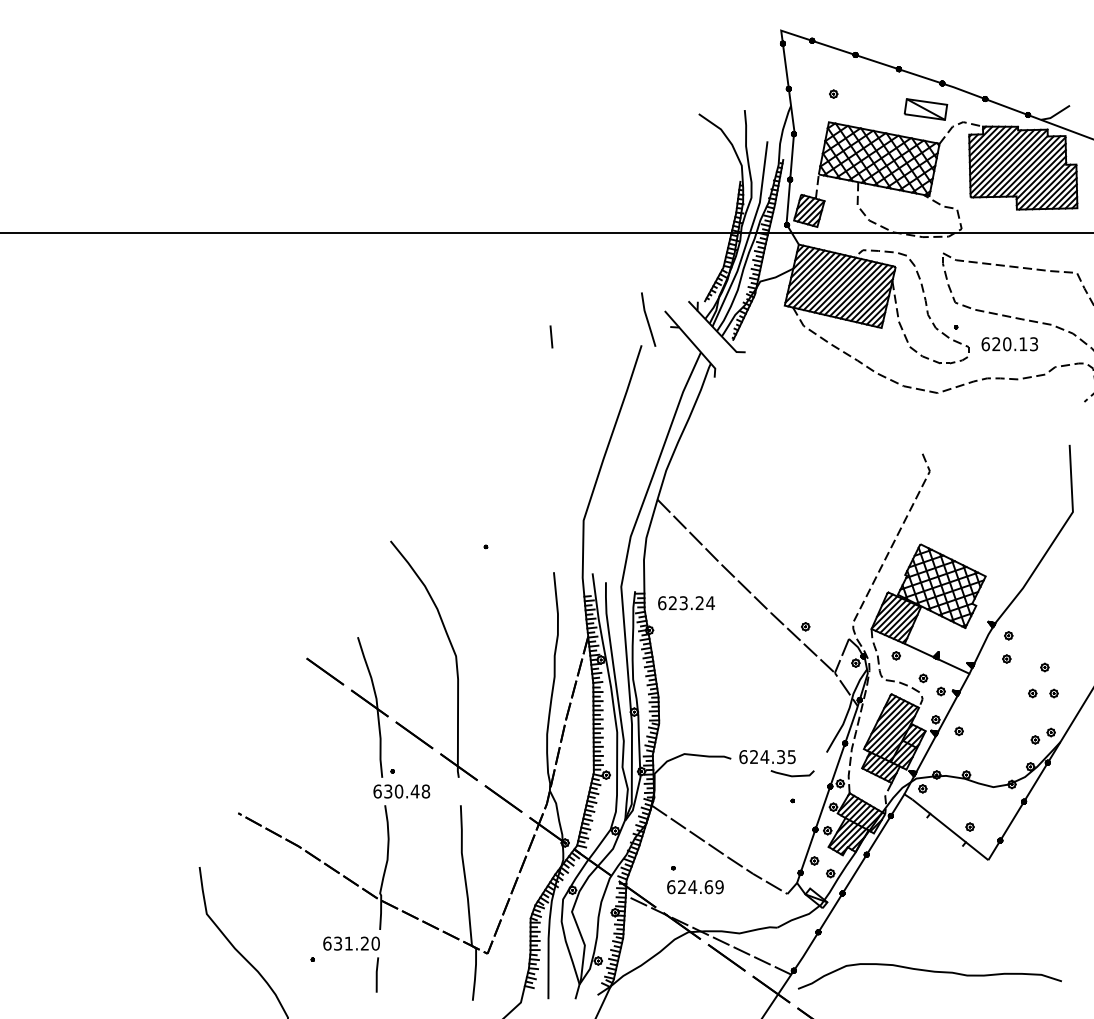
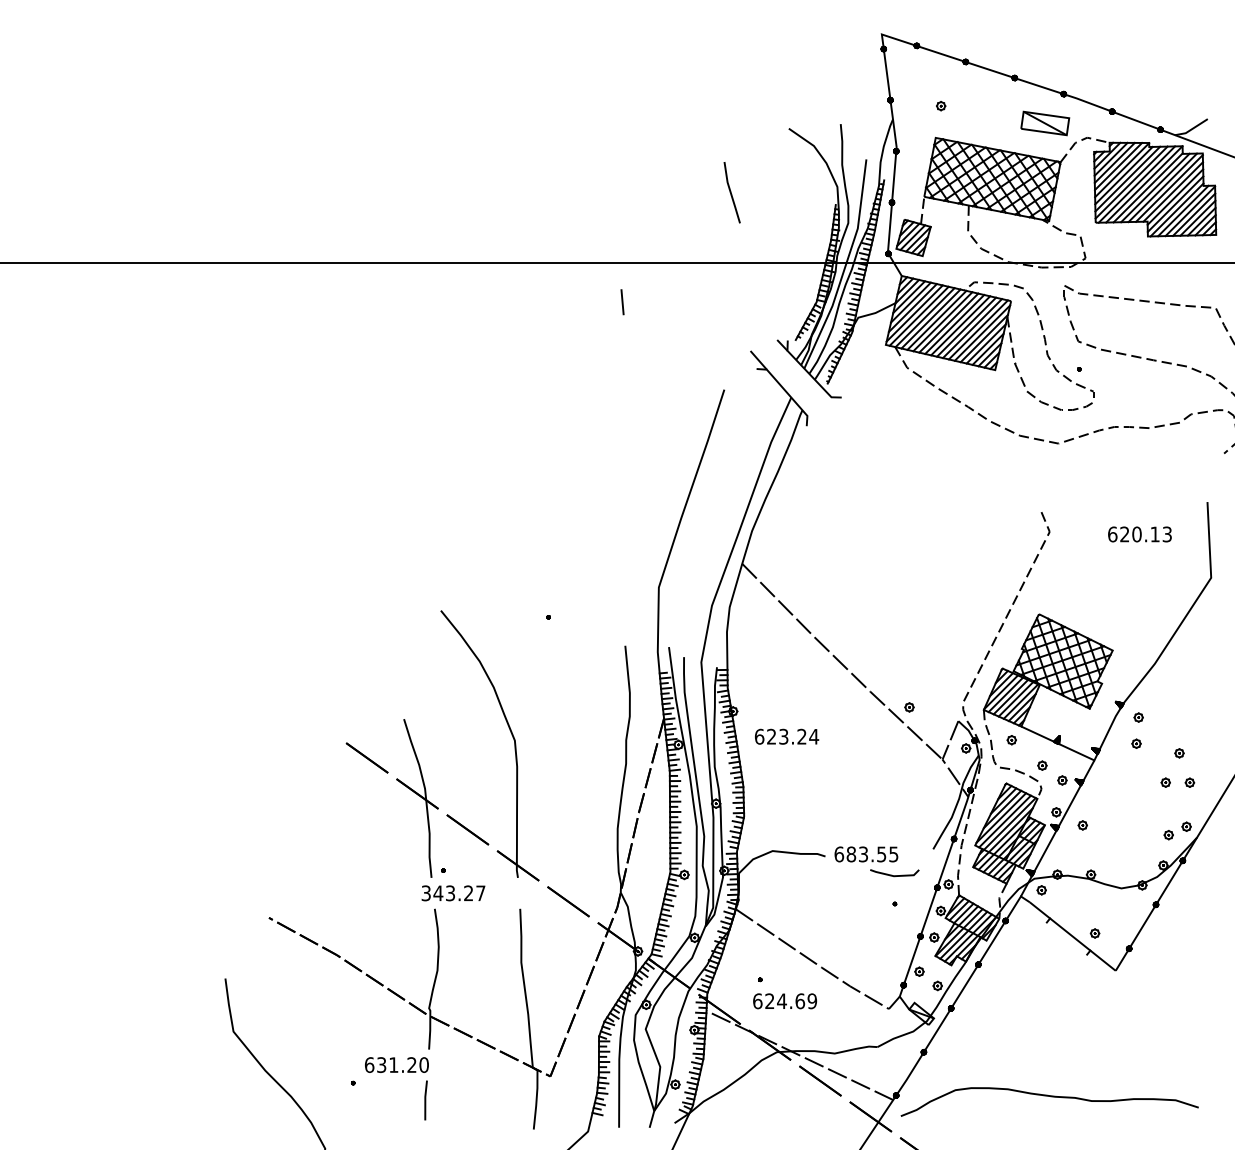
line: (647, 319) -> (731, 192), moved
line: (551, 337) -> (622, 302), moved
text: (1009, 344) -> (1139, 534), moved
text: (686, 602) -> (787, 736), moved
text: (767, 757) -> (866, 854), 624.35 -> 683.55
text: (401, 791) -> (453, 893), 630.48 -> 343.27

